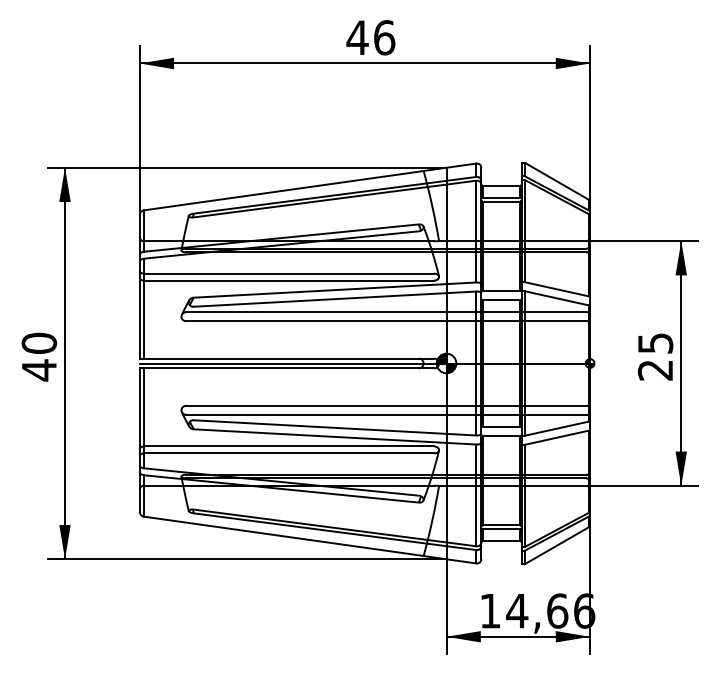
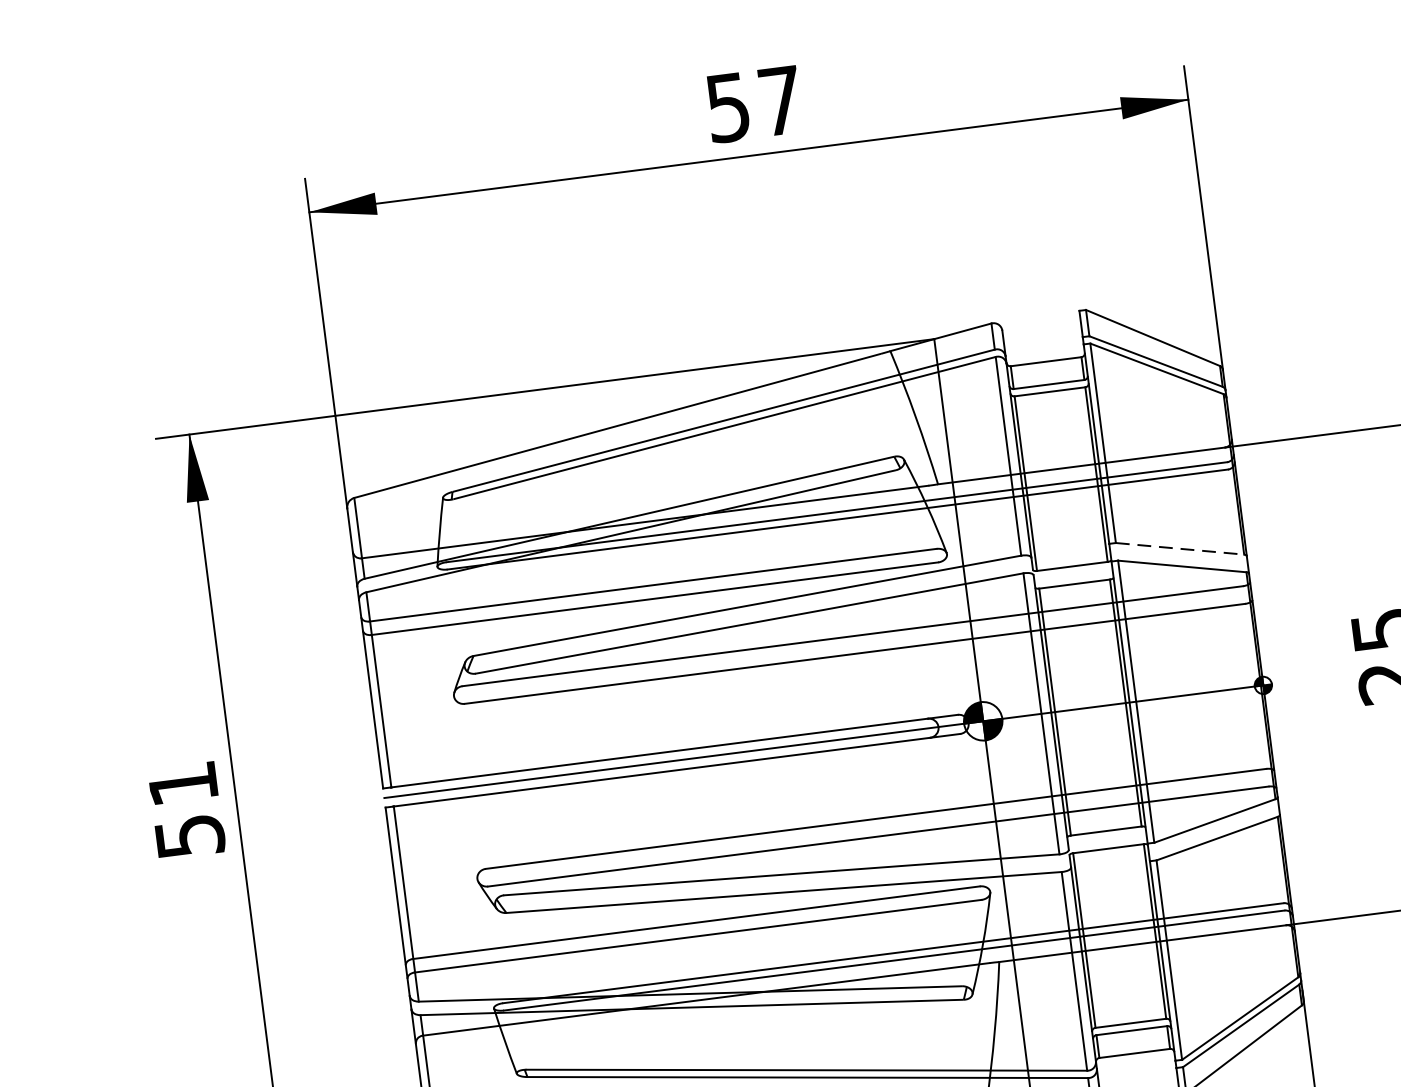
text: (370, 37) -> (753, 103), 46 -> 57
line: (556, 289) -> (1179, 549), solid -> dashed
text: (39, 356) -> (186, 809), 40 -> 51

